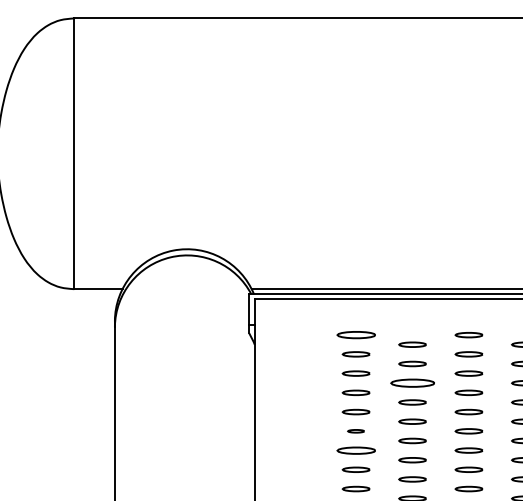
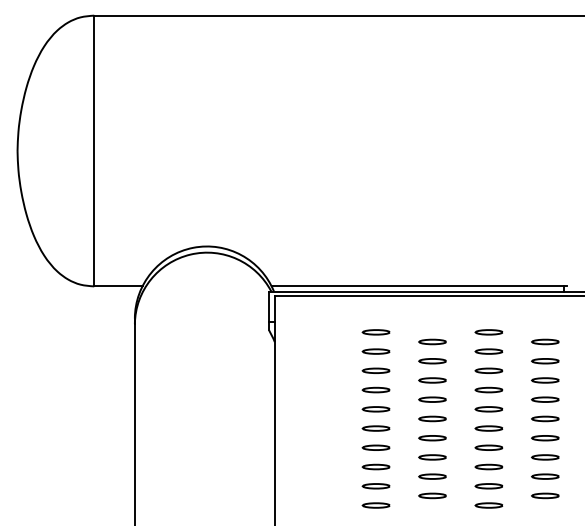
part: (355, 335) -> (375, 332), size x0.71
part: (412, 383) -> (432, 380), size x0.62
part: (355, 431) -> (375, 428), size x1.67
part: (355, 450) -> (375, 447), size x0.71

